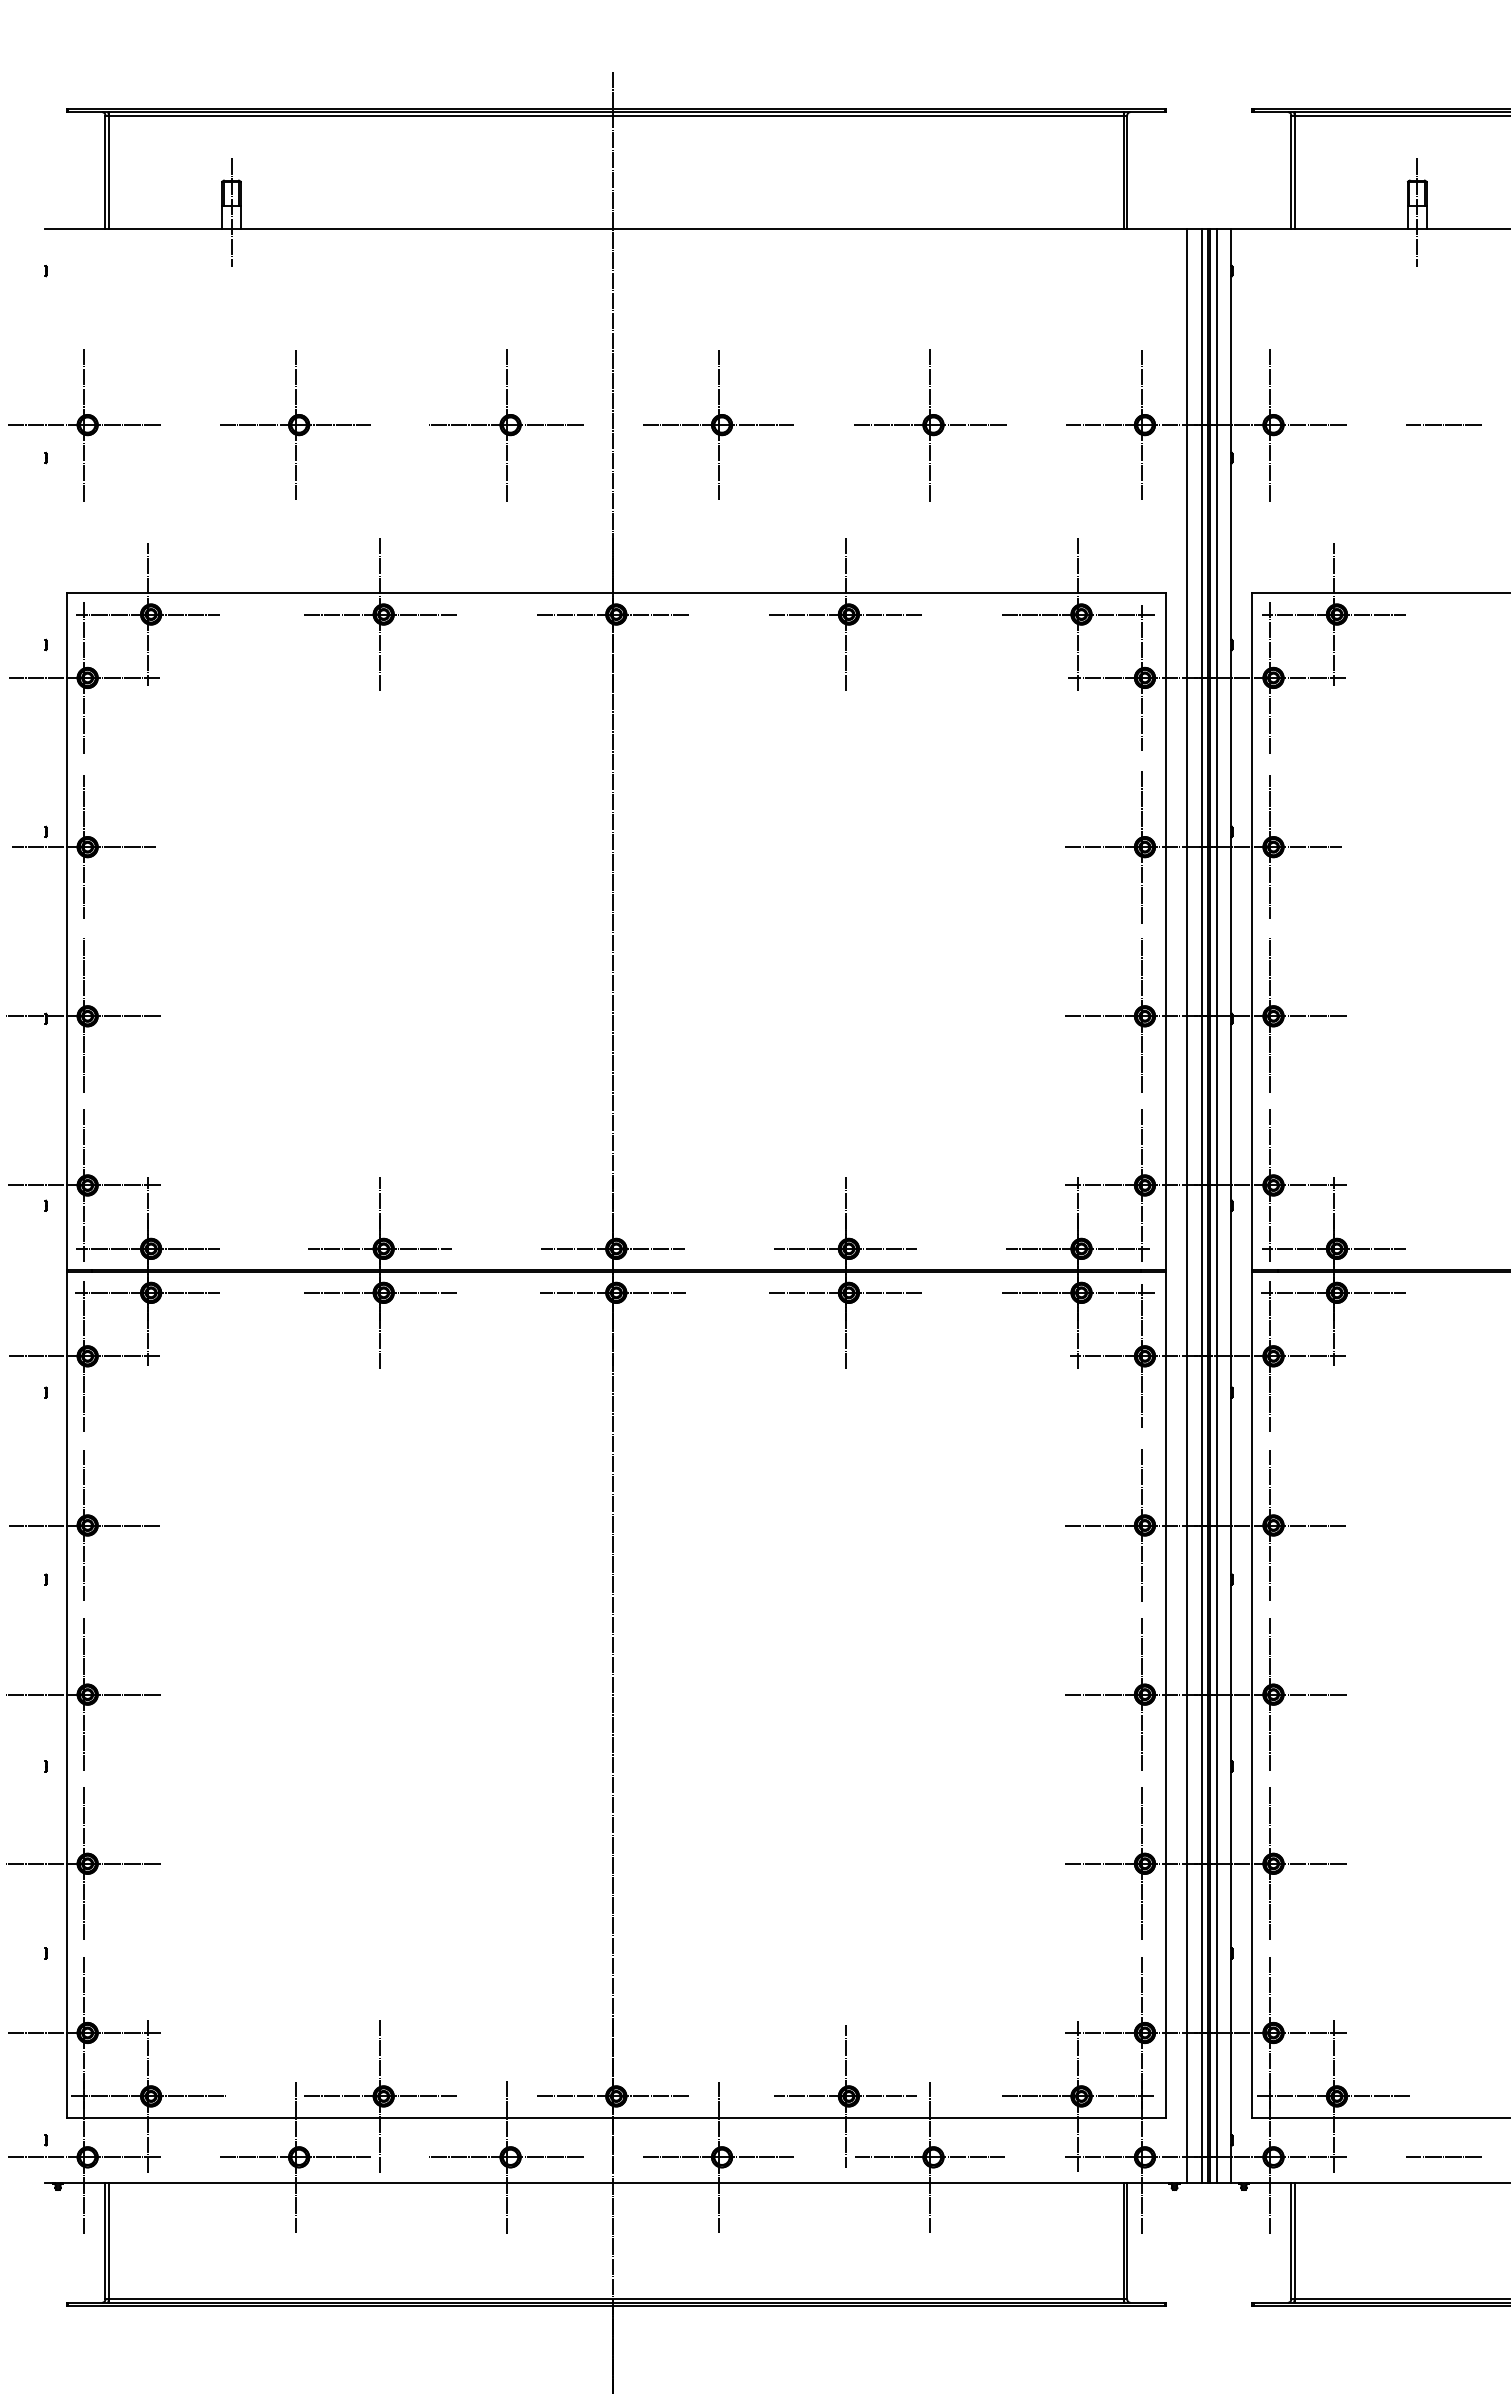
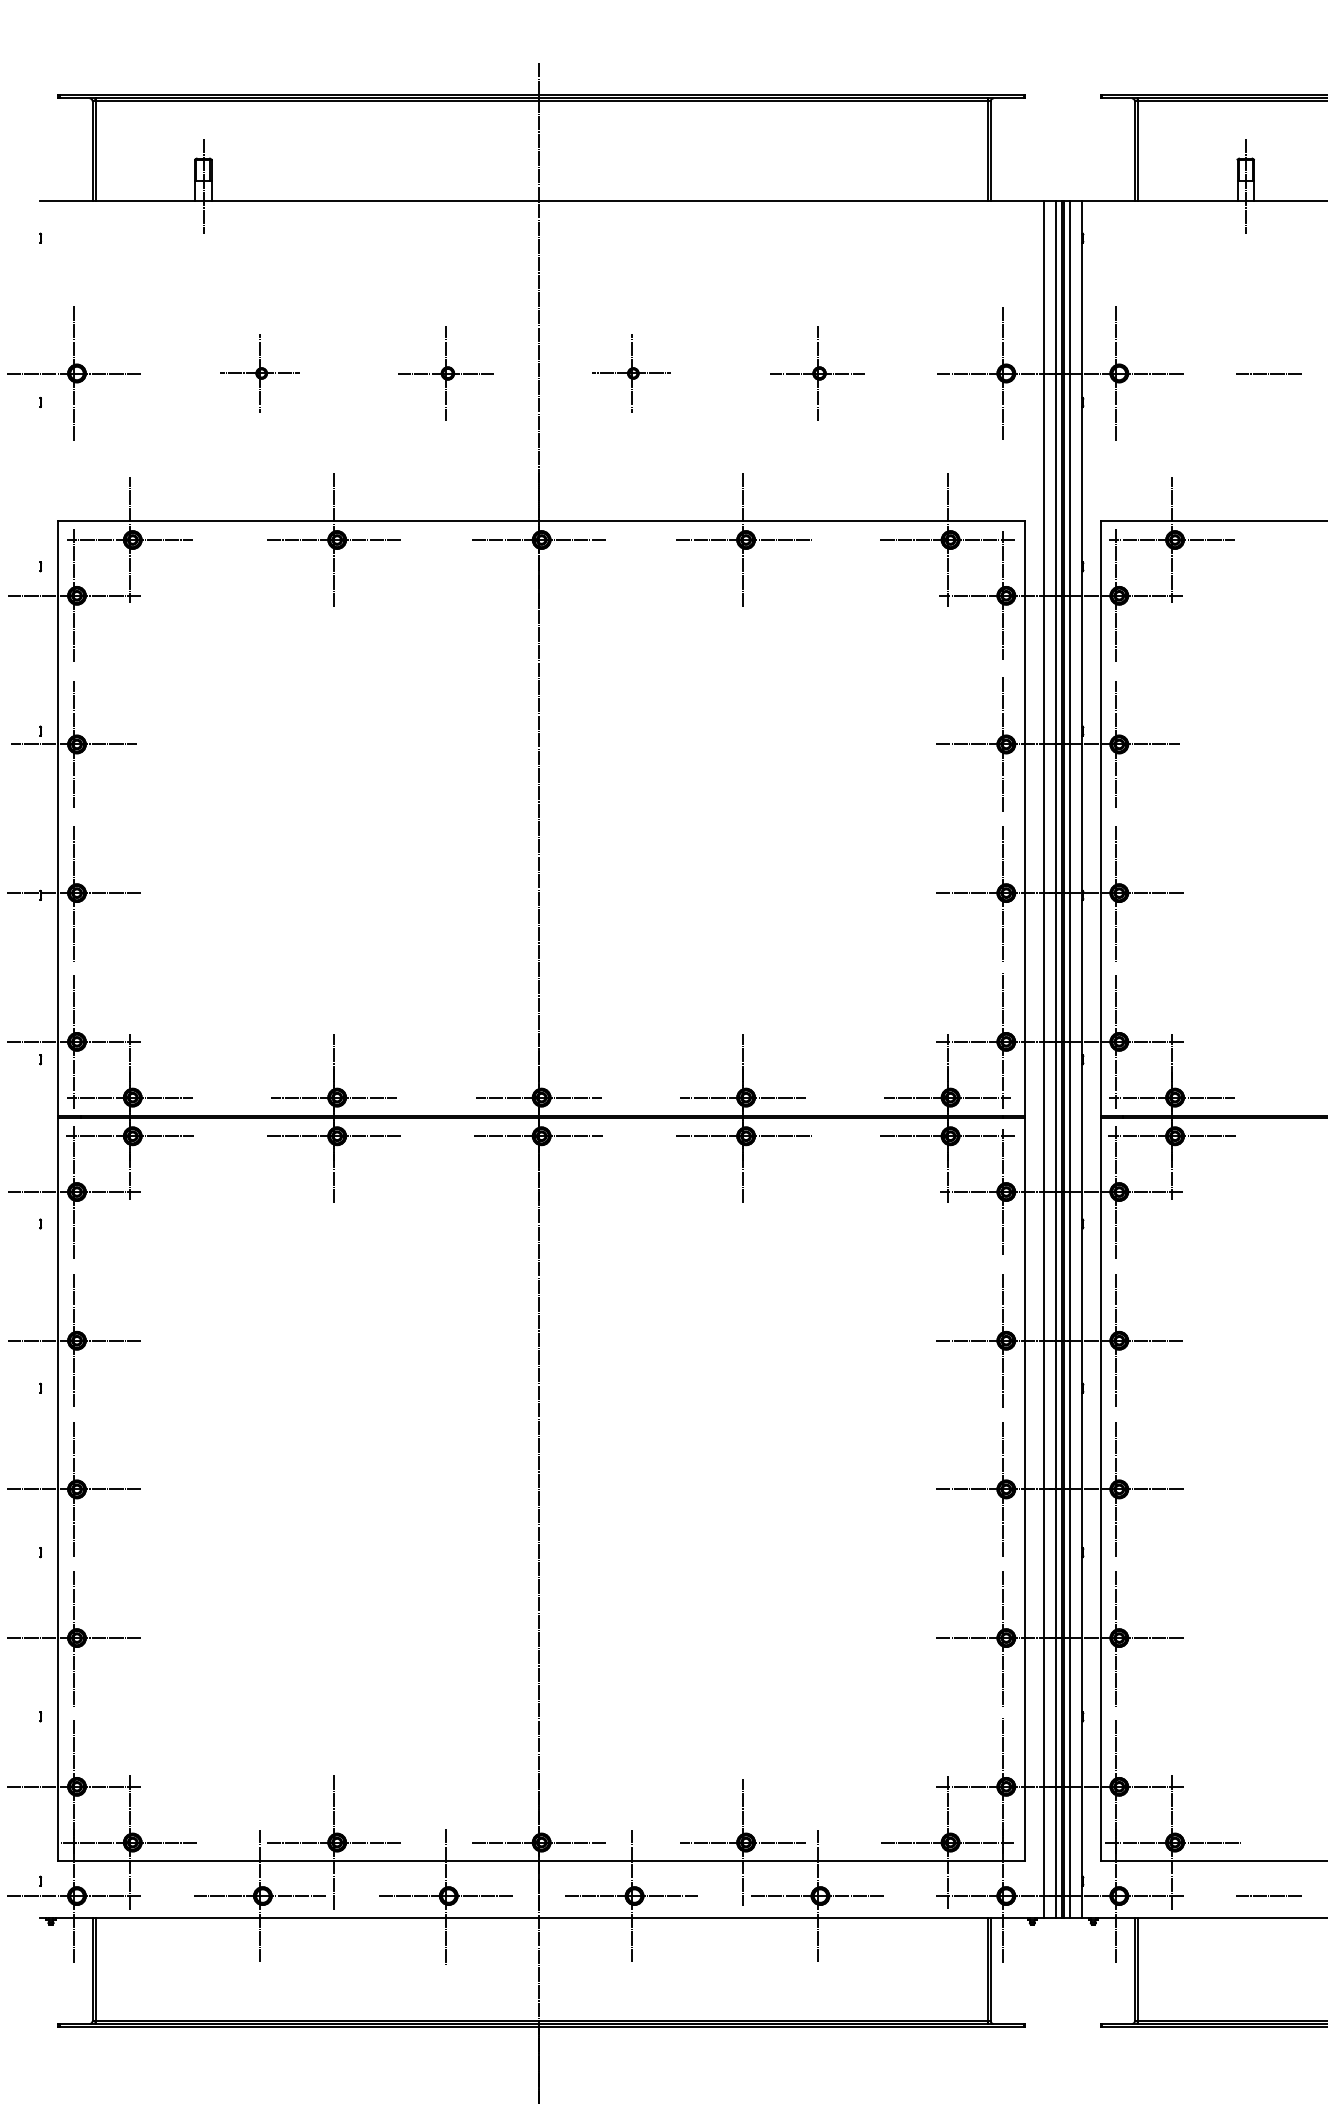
part: (295, 425) -> (259, 373), size x0.6
part: (506, 425) -> (445, 373), size x0.7
part: (718, 425) -> (631, 373), size x0.6
part: (930, 425) -> (817, 373), size x0.7

